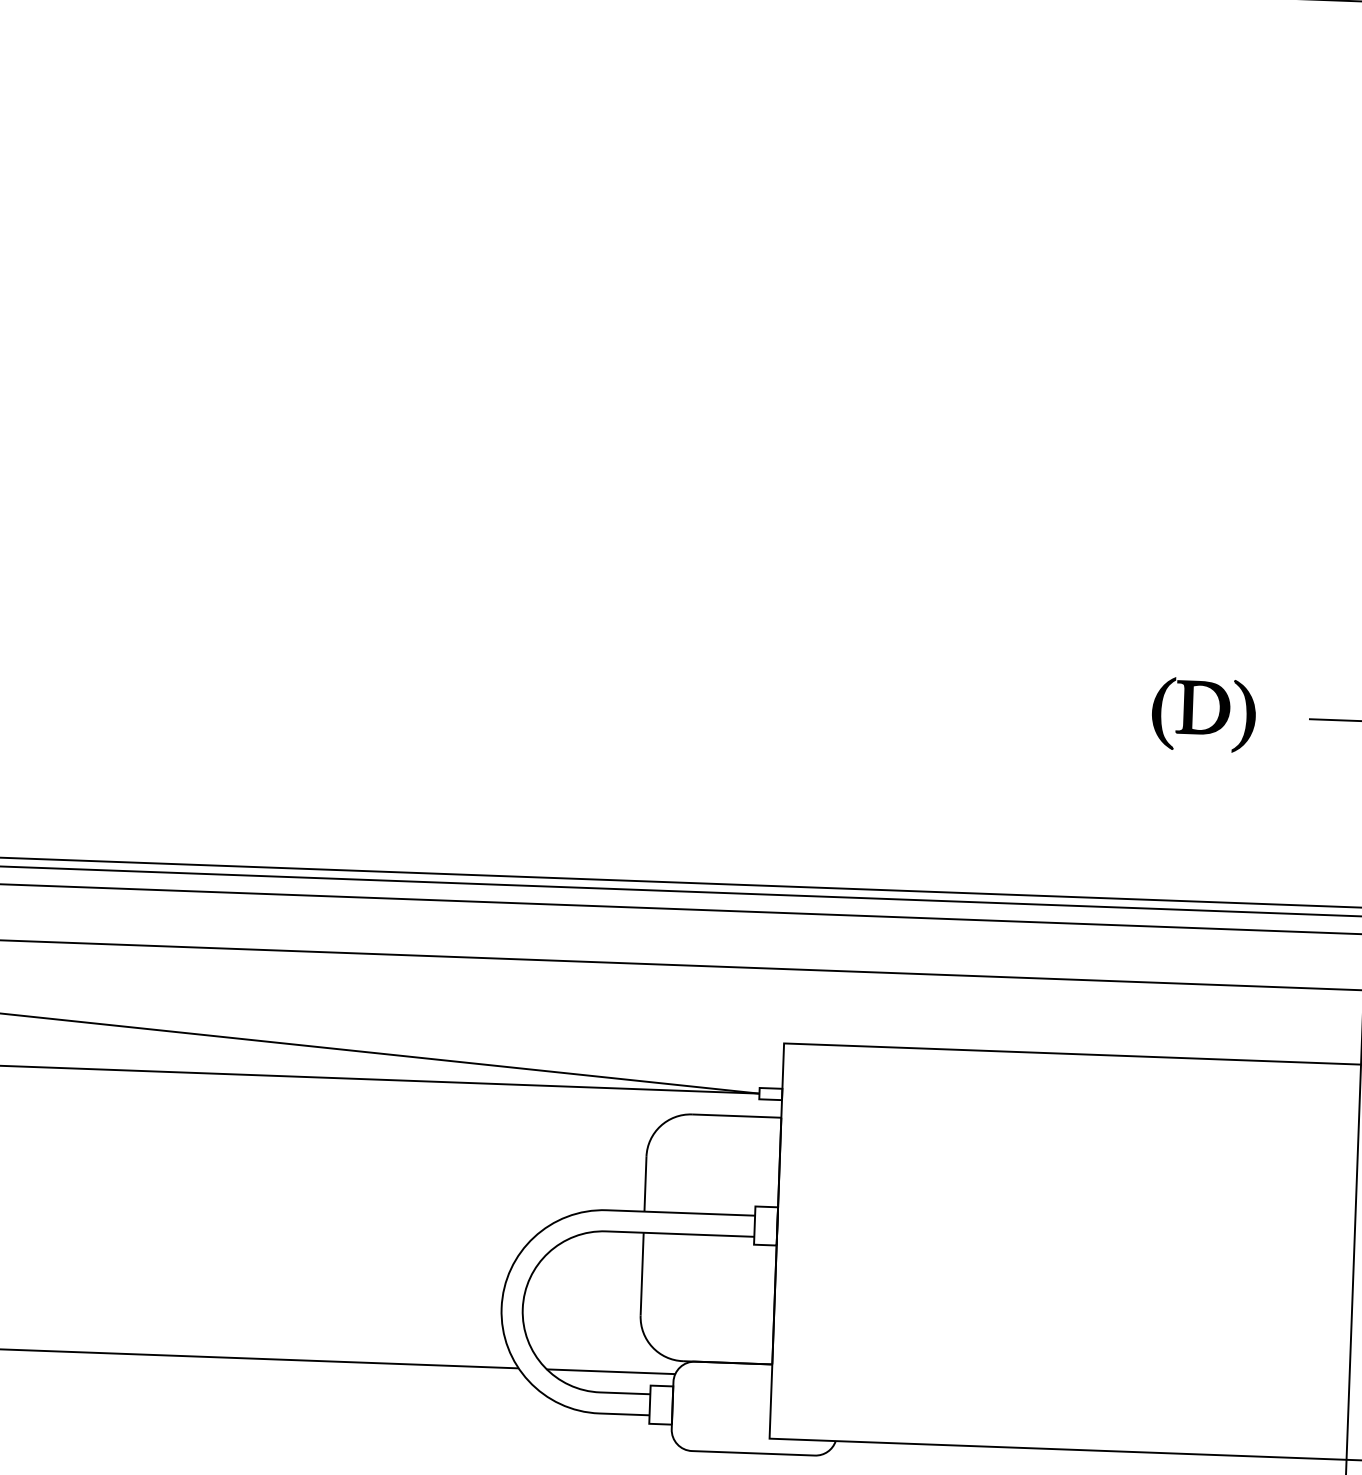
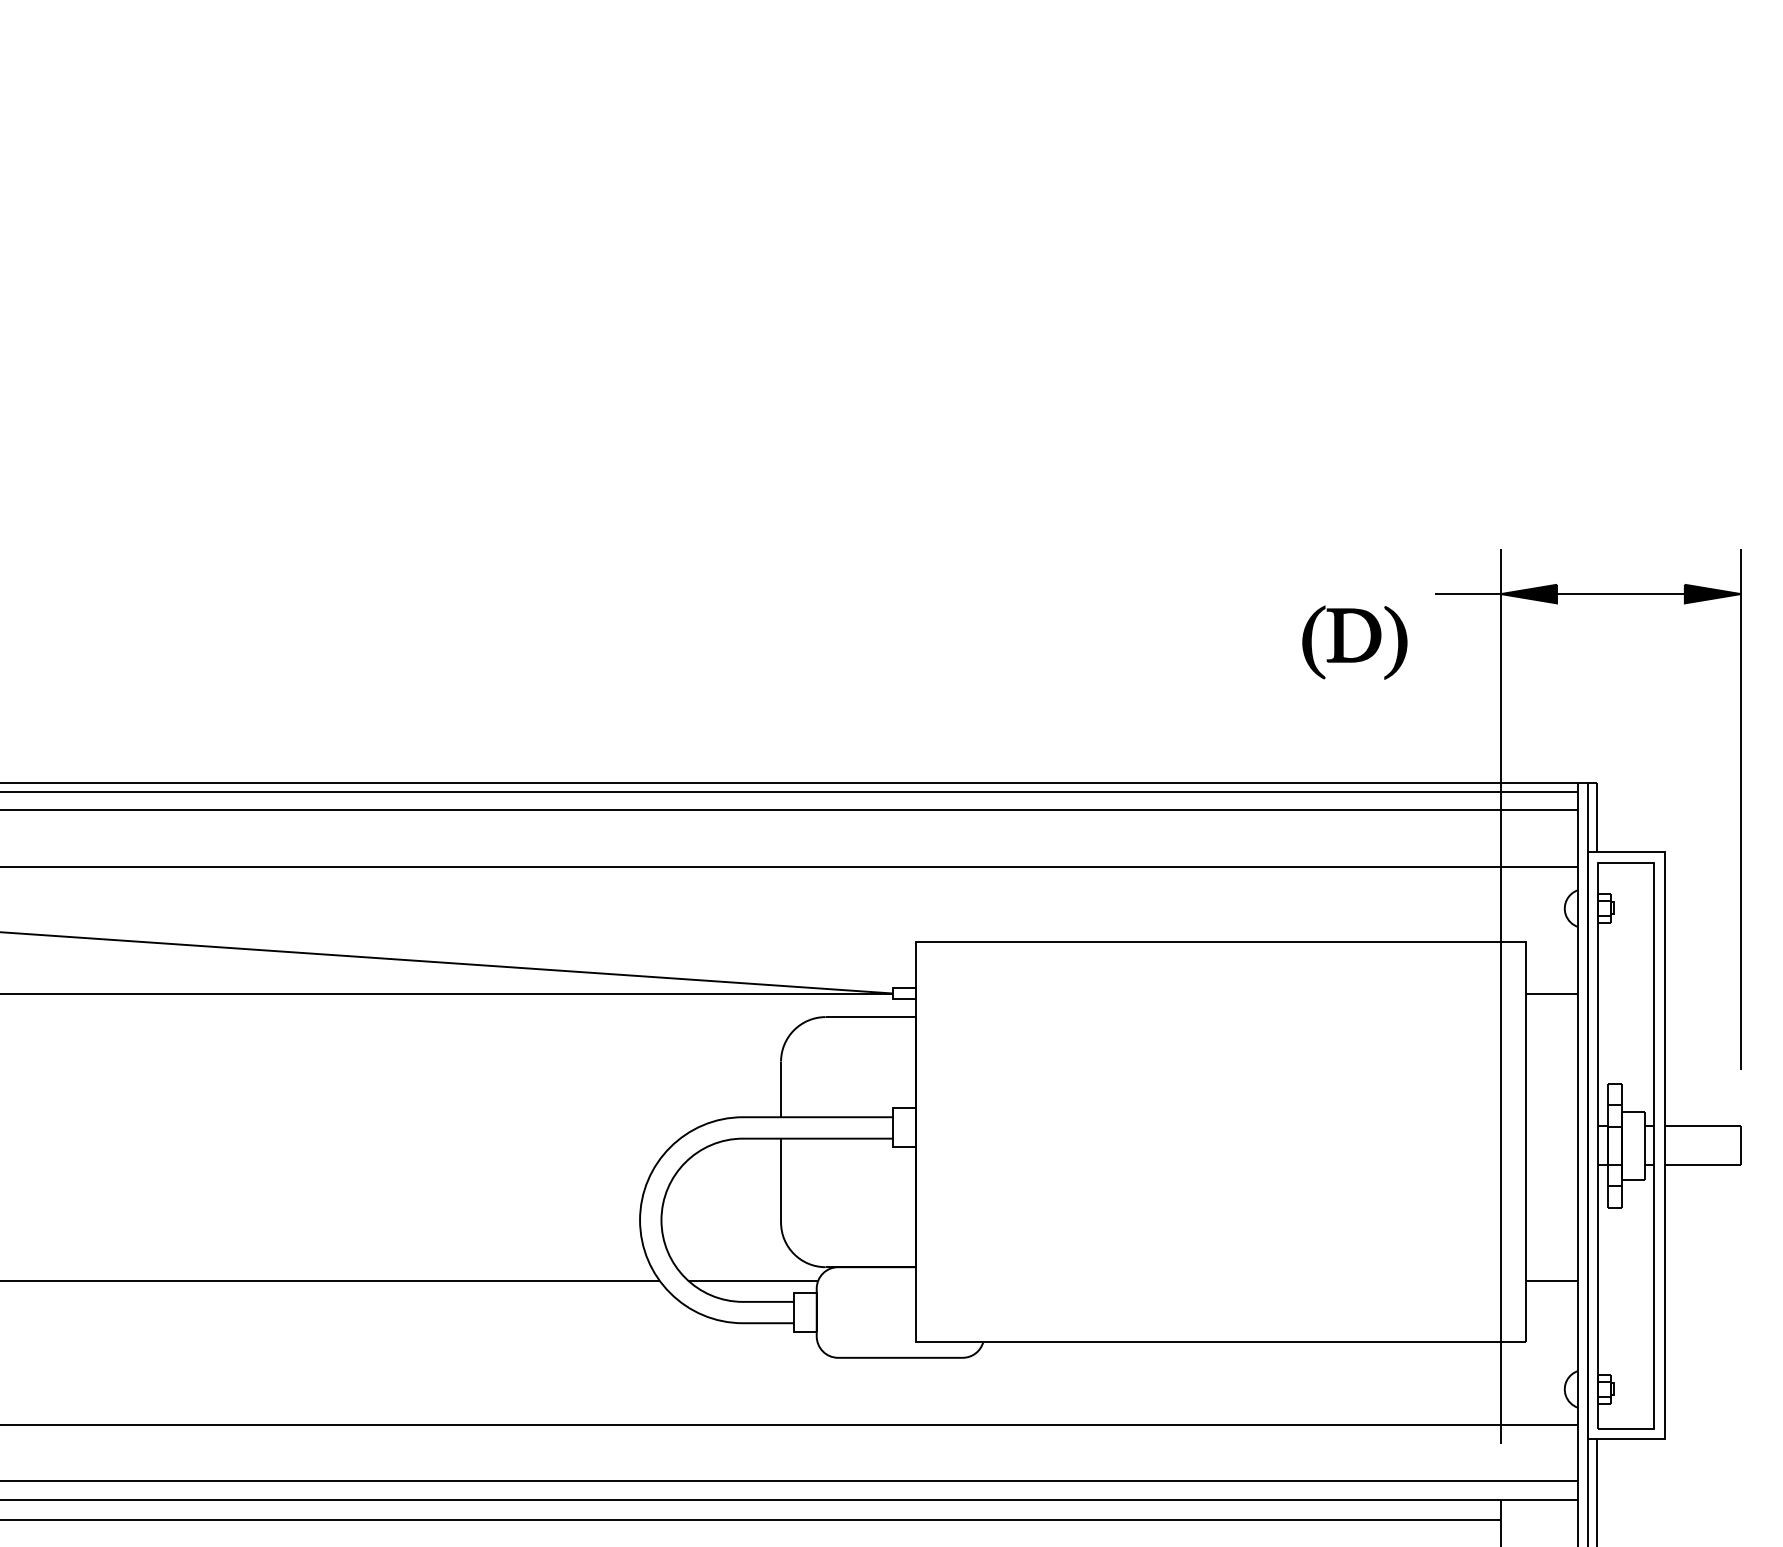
part: (1203, 714) -> (1354, 642), moved

